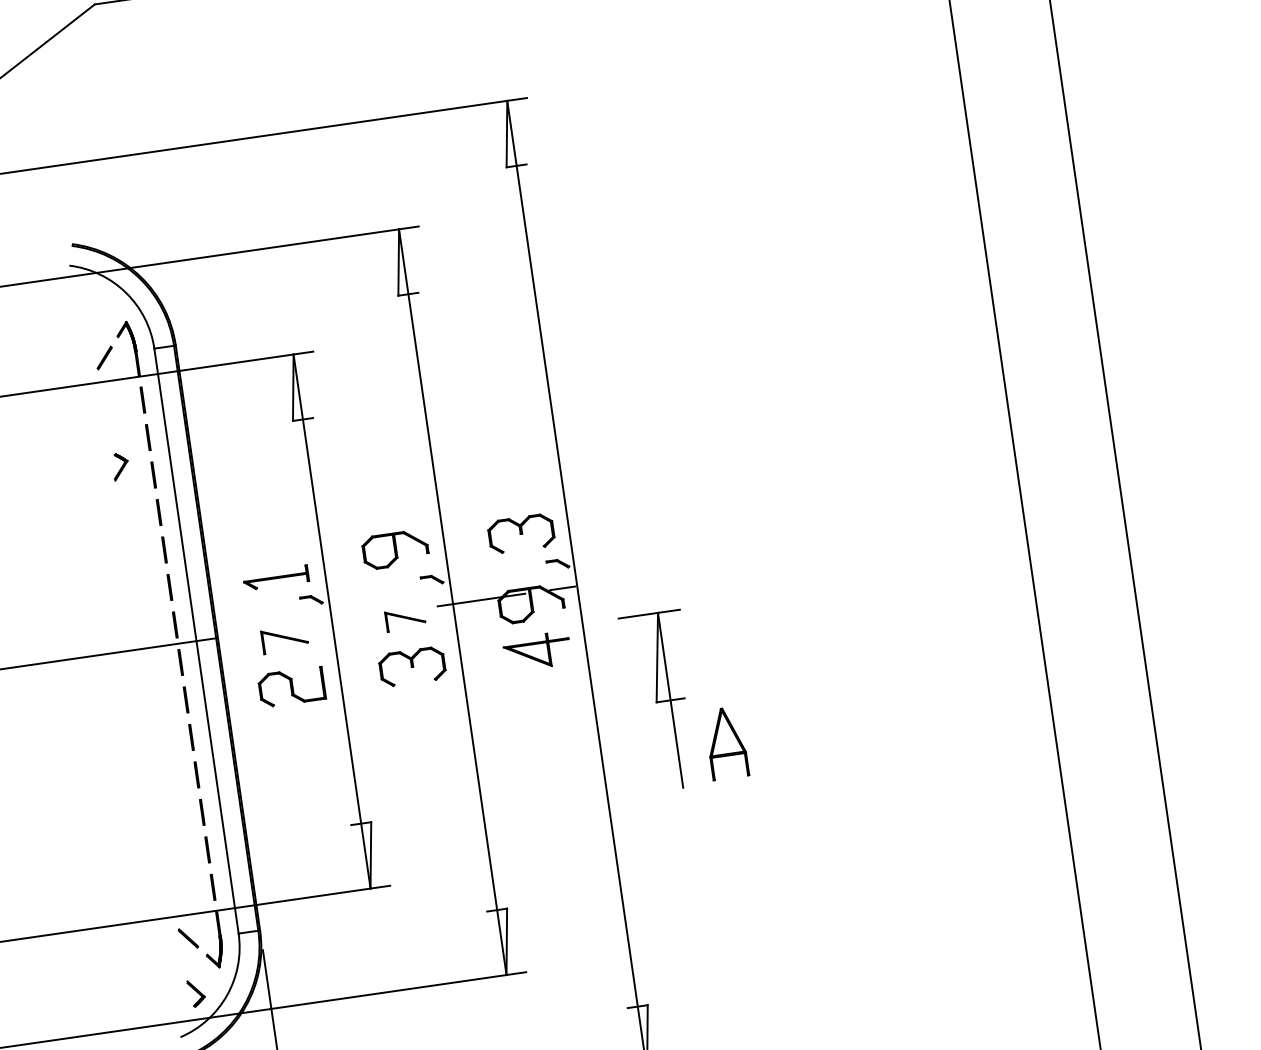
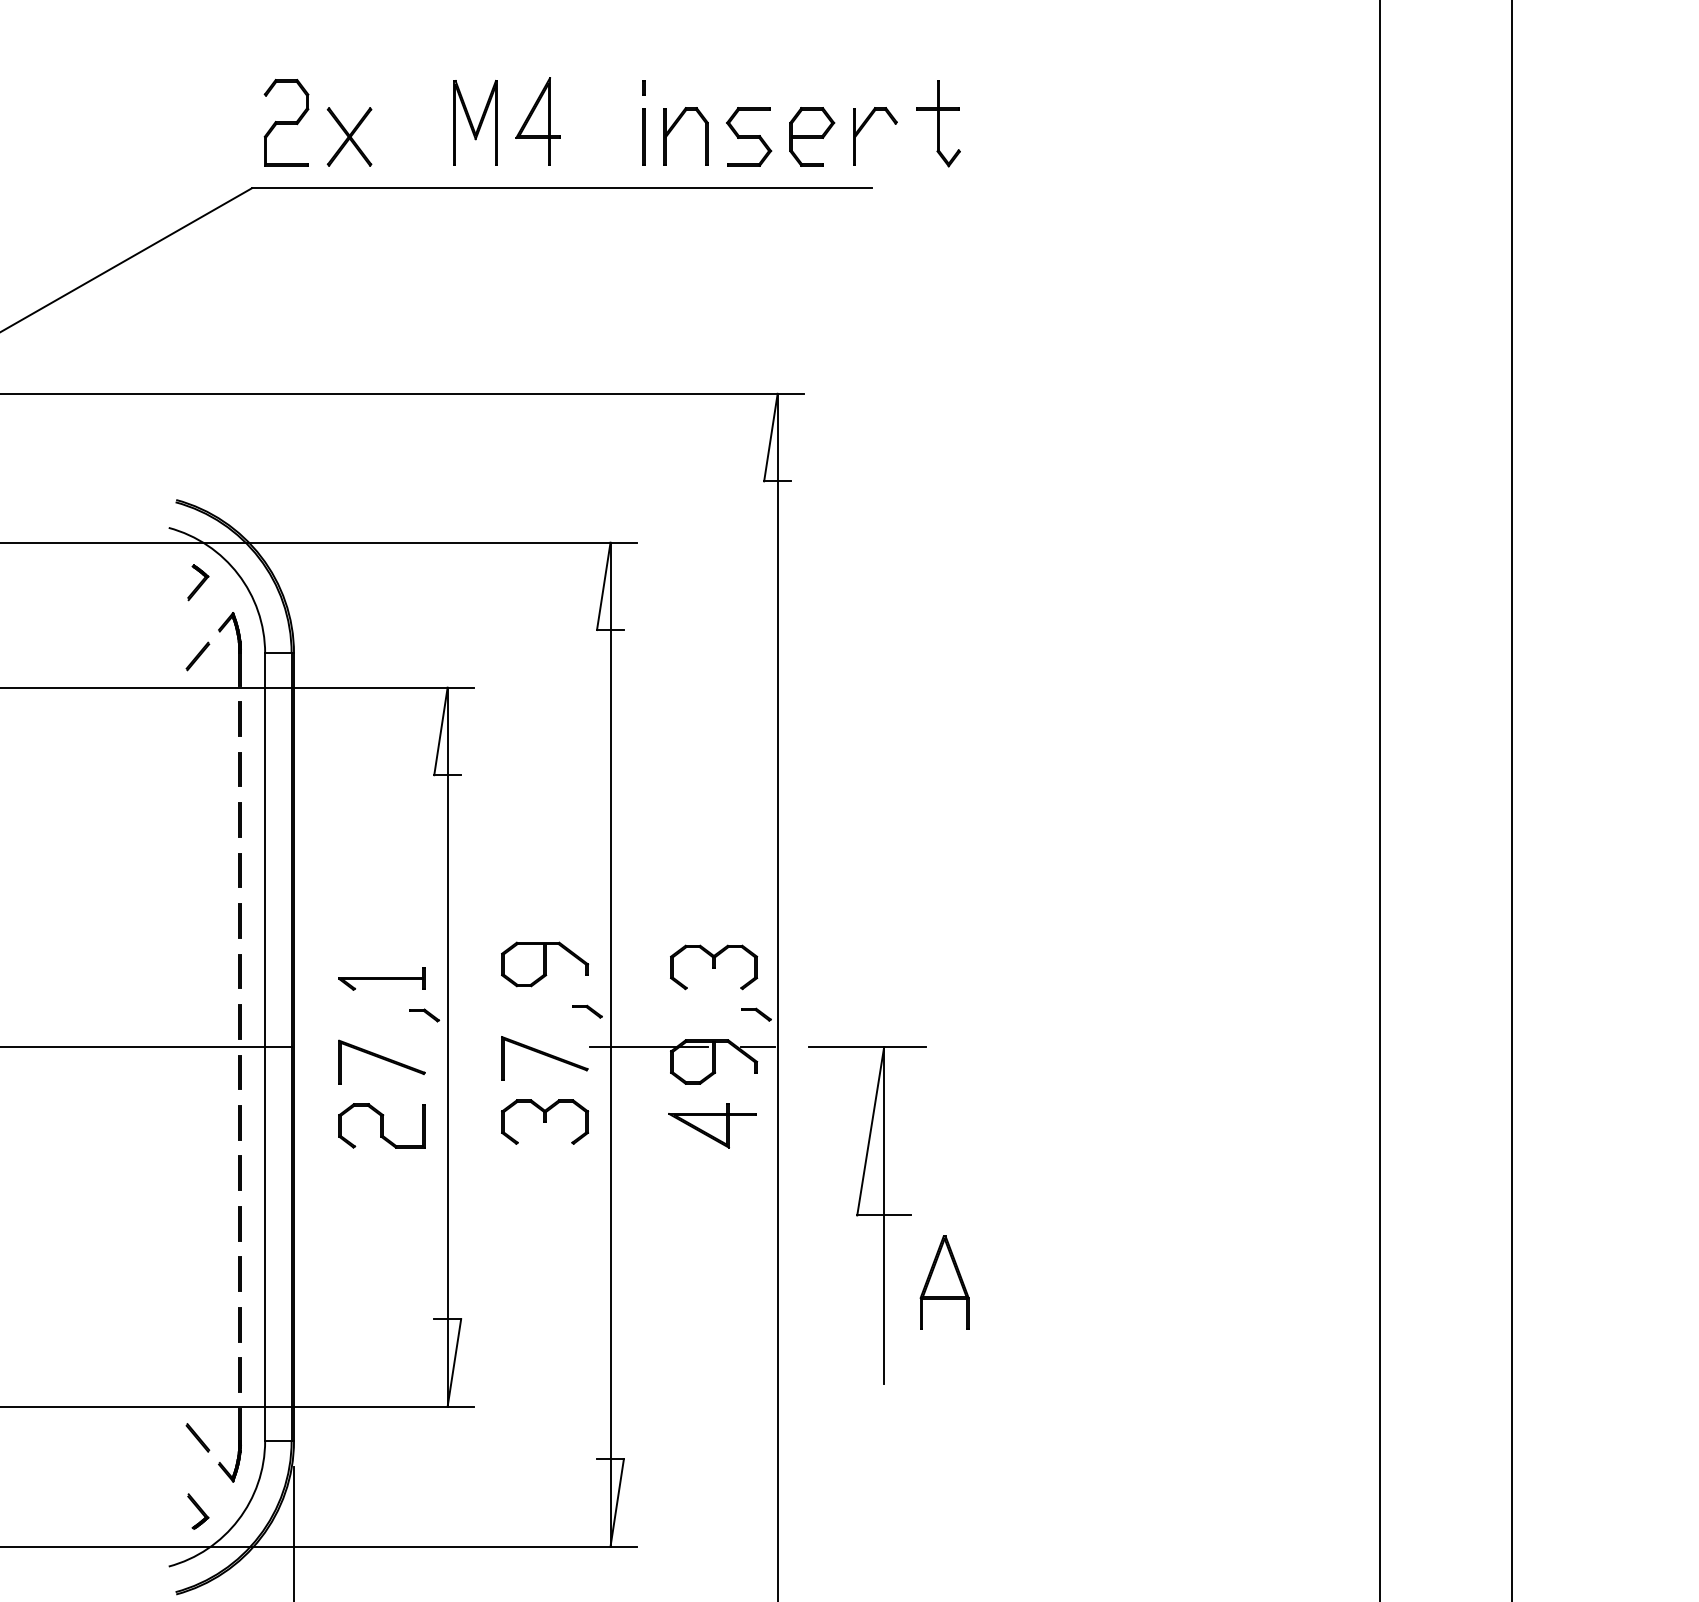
part: (120, 466) -> (198, 582), moved
part: (405, 619) -> (544, 1058), size x1.67
part: (284, 639) -> (381, 1061), size x1.43
part: (661, 701) -> (867, 1215), size x1.43

